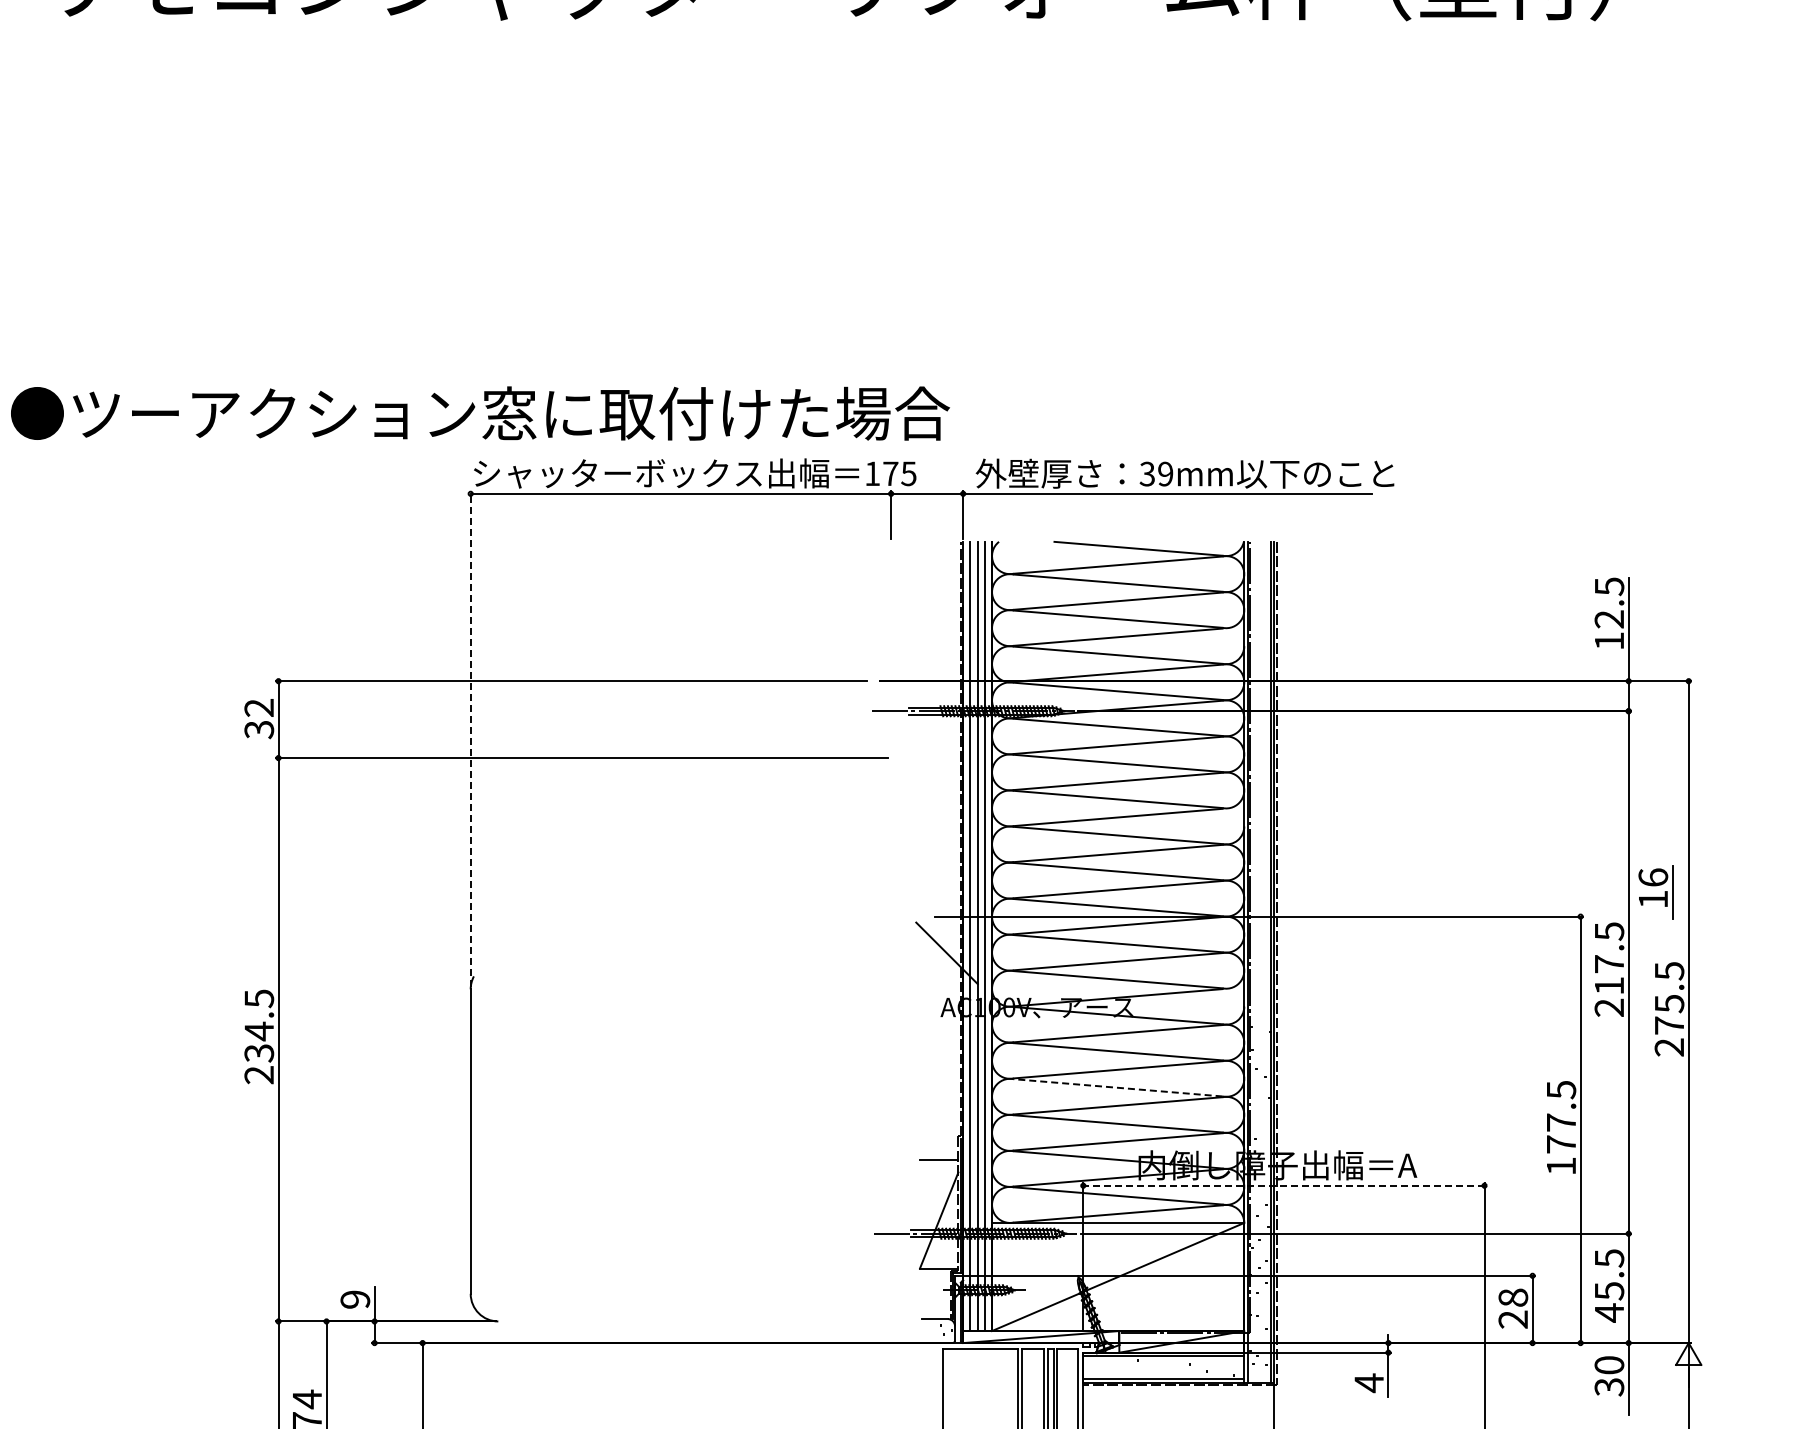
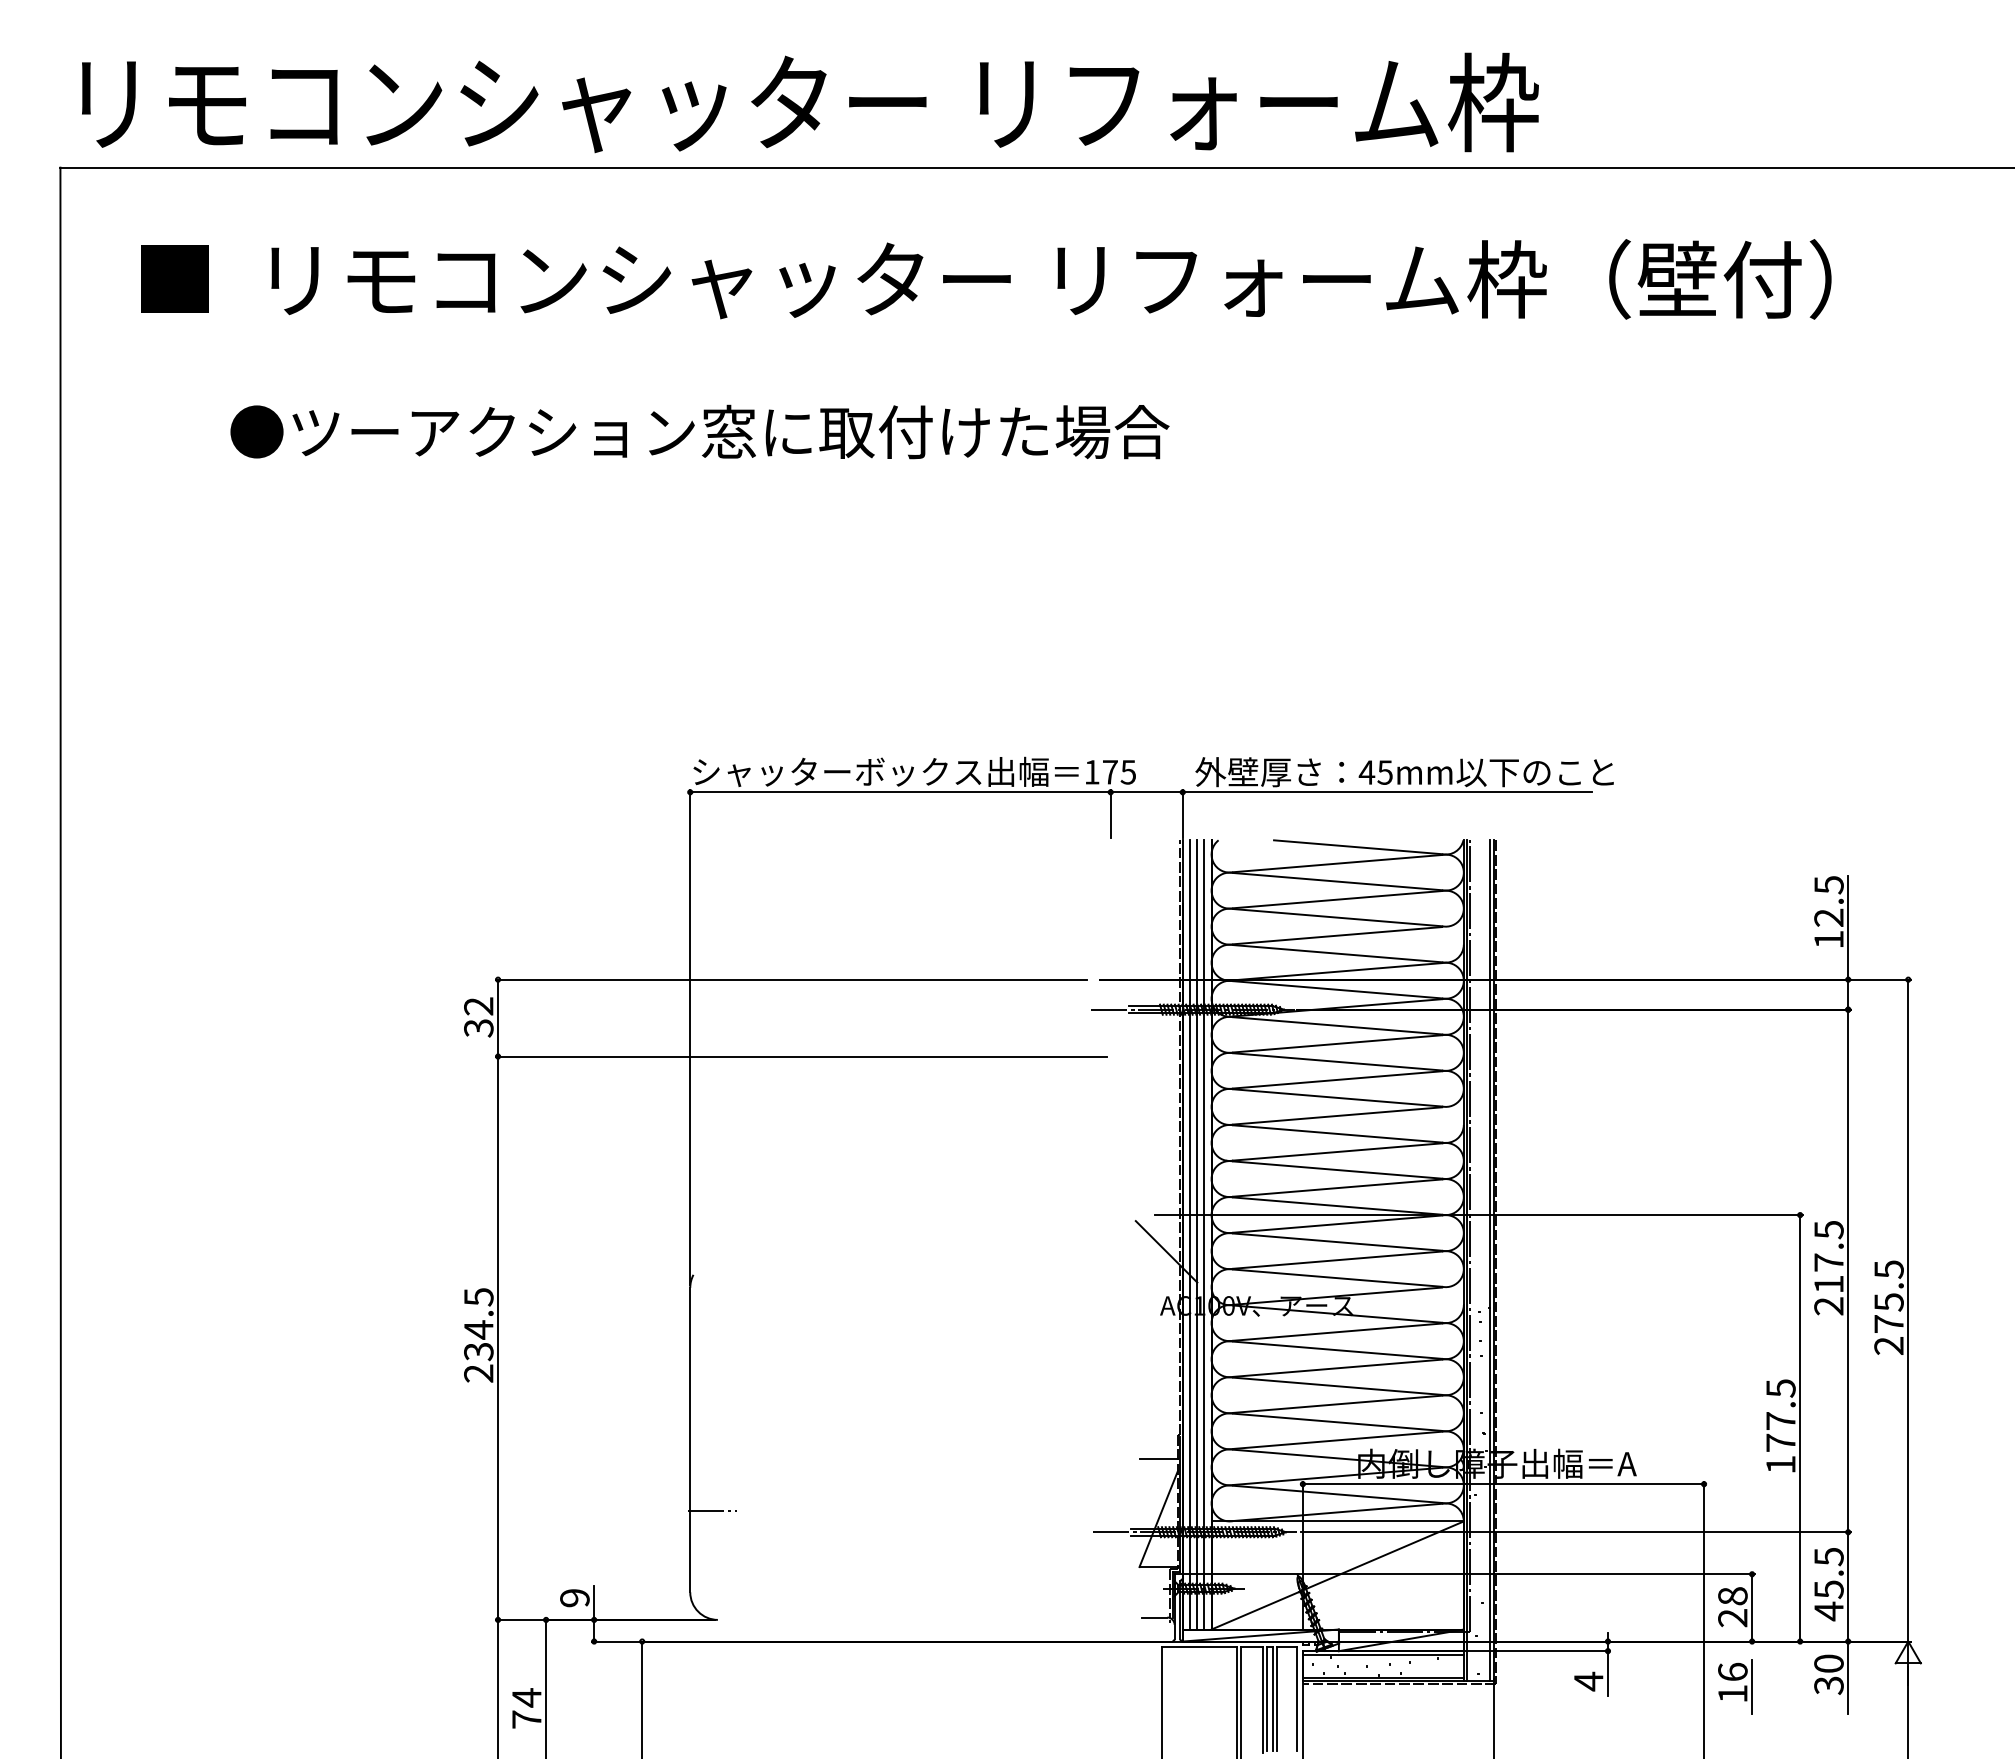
text: (479, 413) -> (699, 431), moved
text: (1155, 474) -> (1375, 772), 39mm -> 45mm
line: (470, 739) -> (690, 1037), dashed -> solid
part: (1655, 892) -> (1735, 1686), moved
line: (1117, 1088) -> (1337, 1386), dashed -> solid
line: (1283, 1186) -> (1503, 1484), dashed -> solid
line: (492, 1212) -> (712, 1510), added

